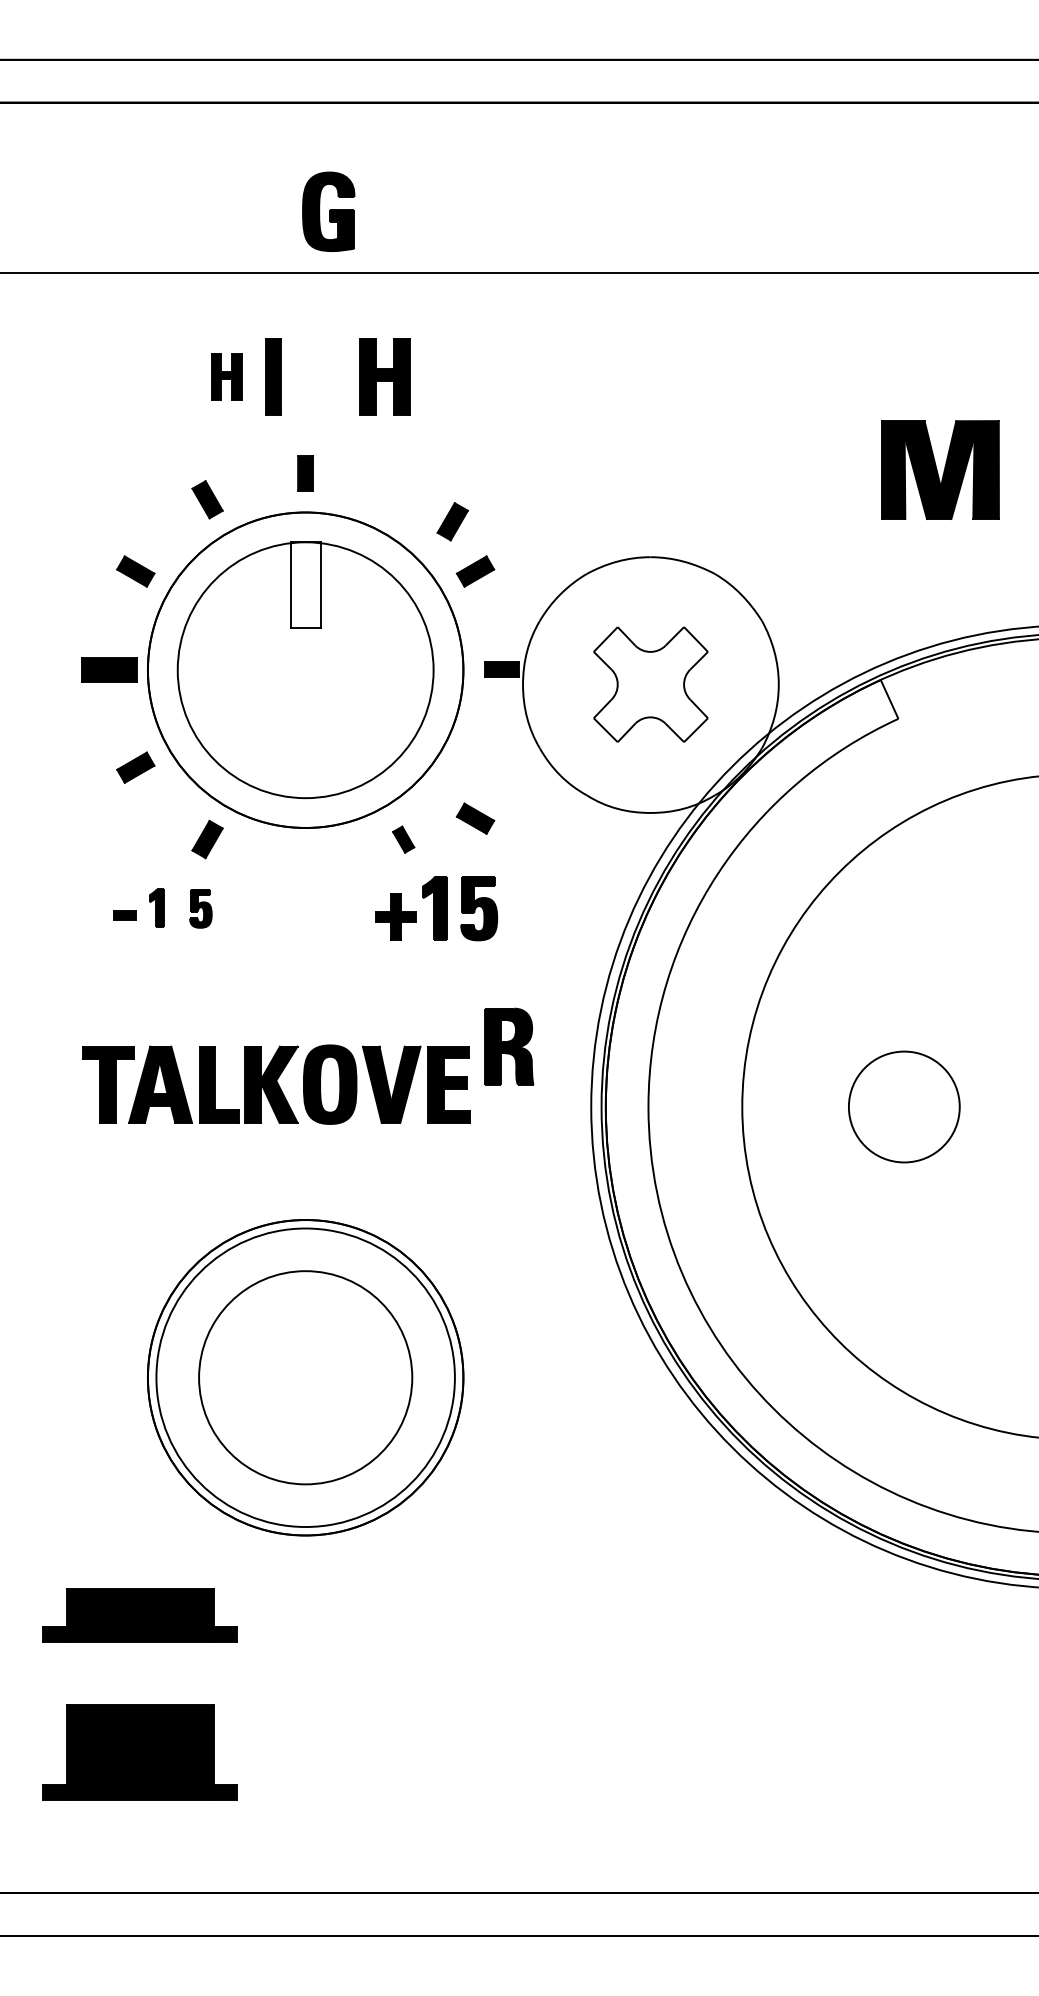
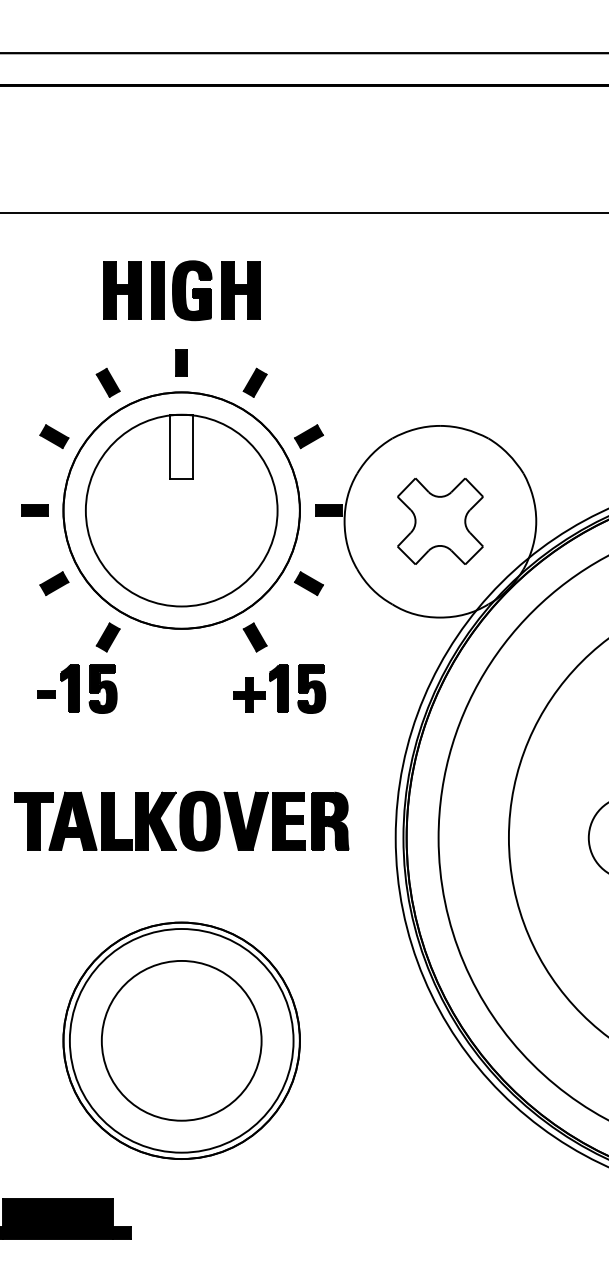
part: (328, 211) -> (192, 290), moved
part: (226, 376) -> (122, 290), size x1.67
part: (452, 521) -> (255, 382), moved
part: (109, 669) -> (34, 510), size x0.62
part: (475, 818) -> (308, 583), moved
part: (403, 839) -> (255, 637), size x1.43
part: (156, 908) -> (69, 689), size x1.67
part: (200, 908) -> (102, 689), size x1.67
part: (509, 1046) -> (330, 821), moved

